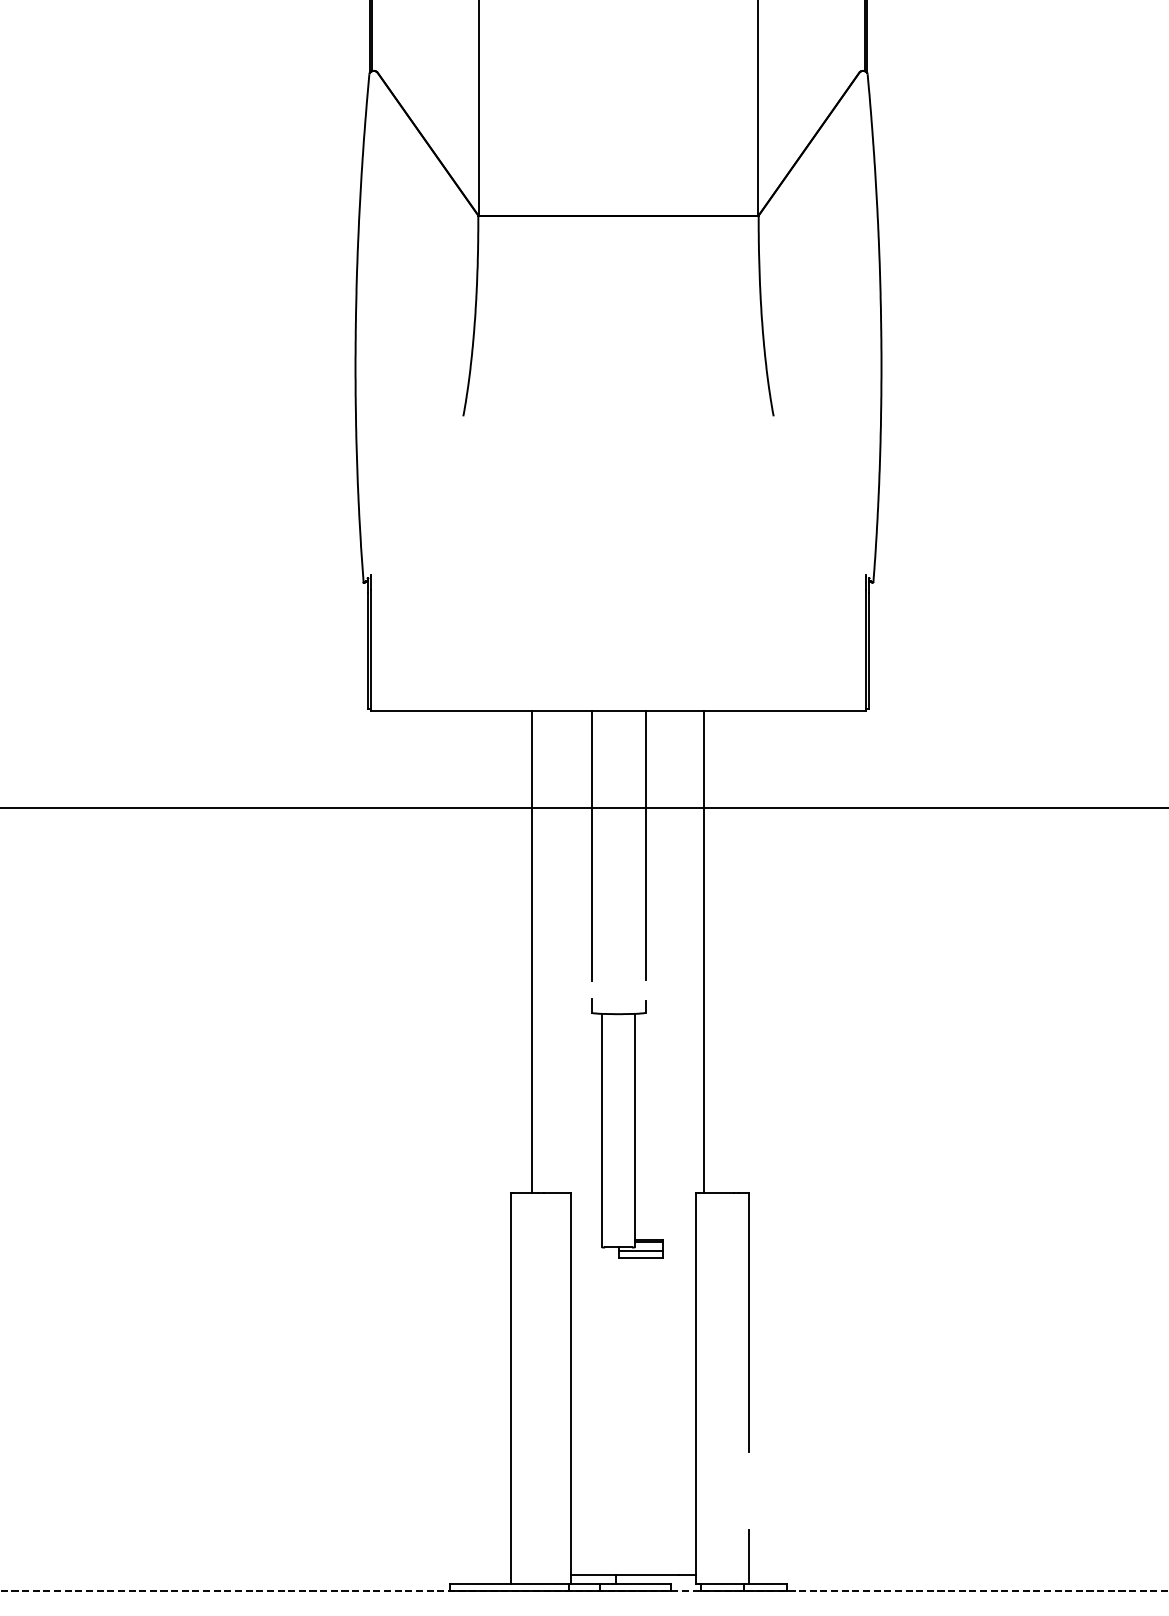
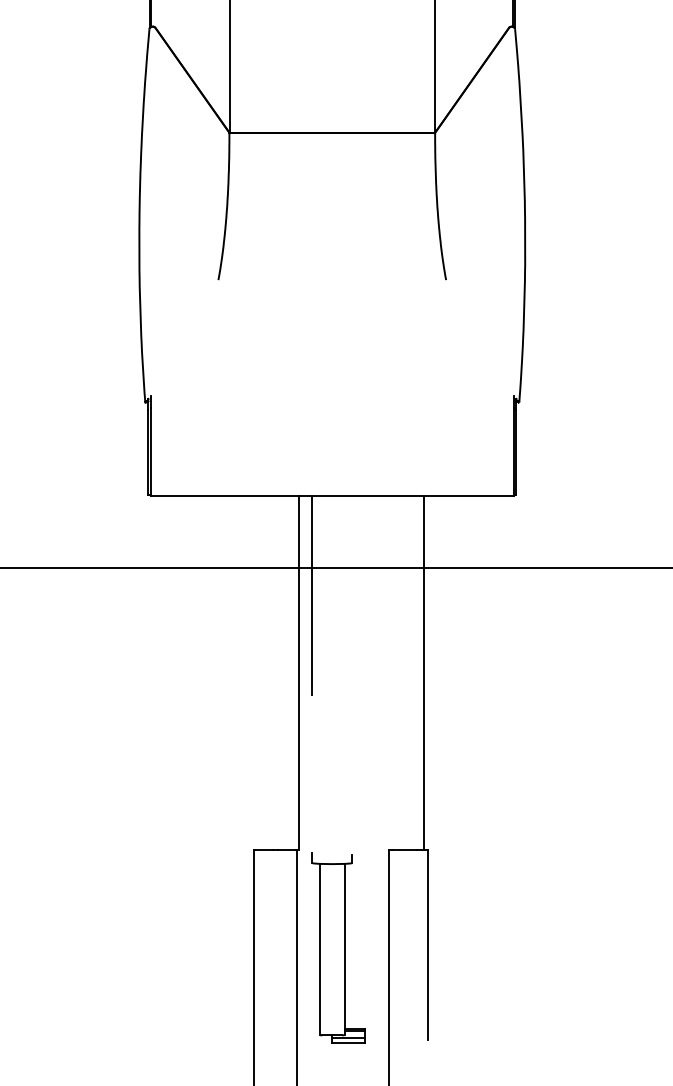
line: (645, 844) -> (352, 594), removed
line: (531, 951) -> (298, 672), moved
line: (703, 951) -> (423, 672), moved
part: (627, 1128) -> (338, 947), moved

